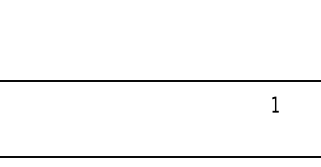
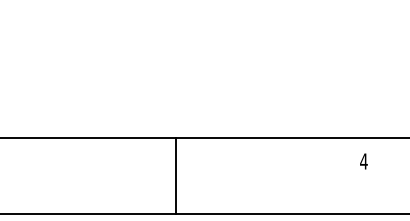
text: (274, 104) -> (363, 161), 1 -> 4
line: (86, 118) -> (175, 175), added

